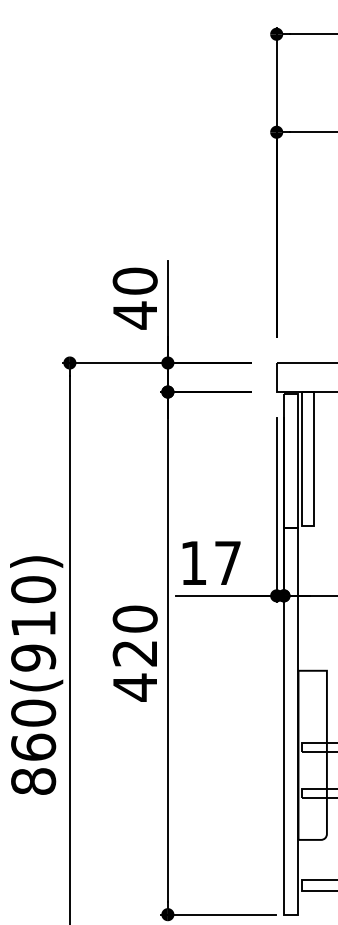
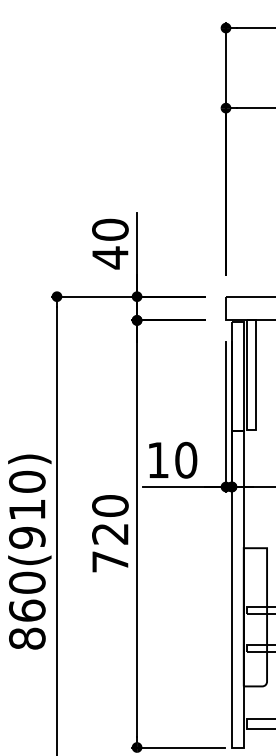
text: (227, 562) -> (185, 459), 17 -> 10
text: (134, 687) -> (109, 561), 420 -> 720

